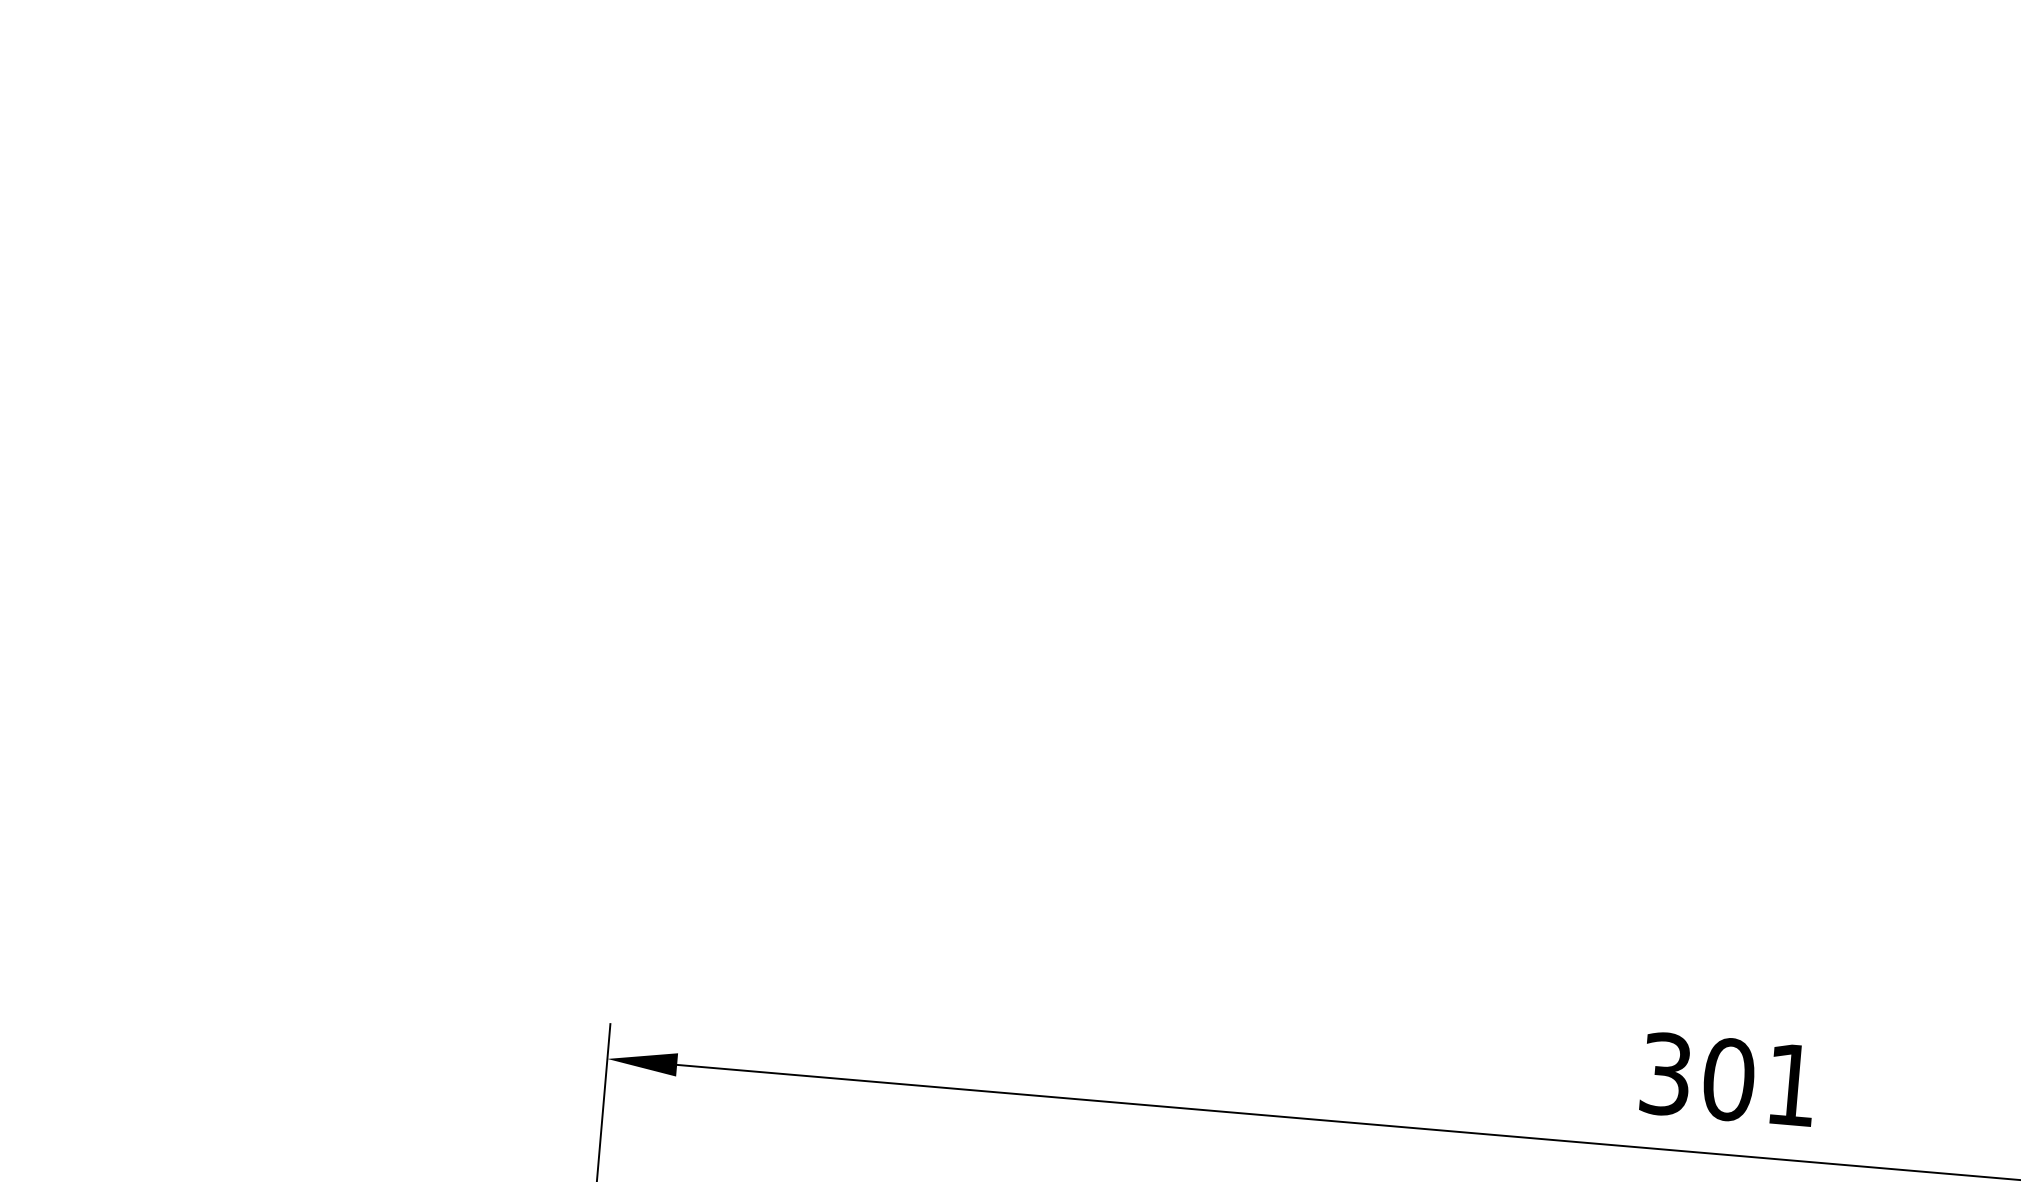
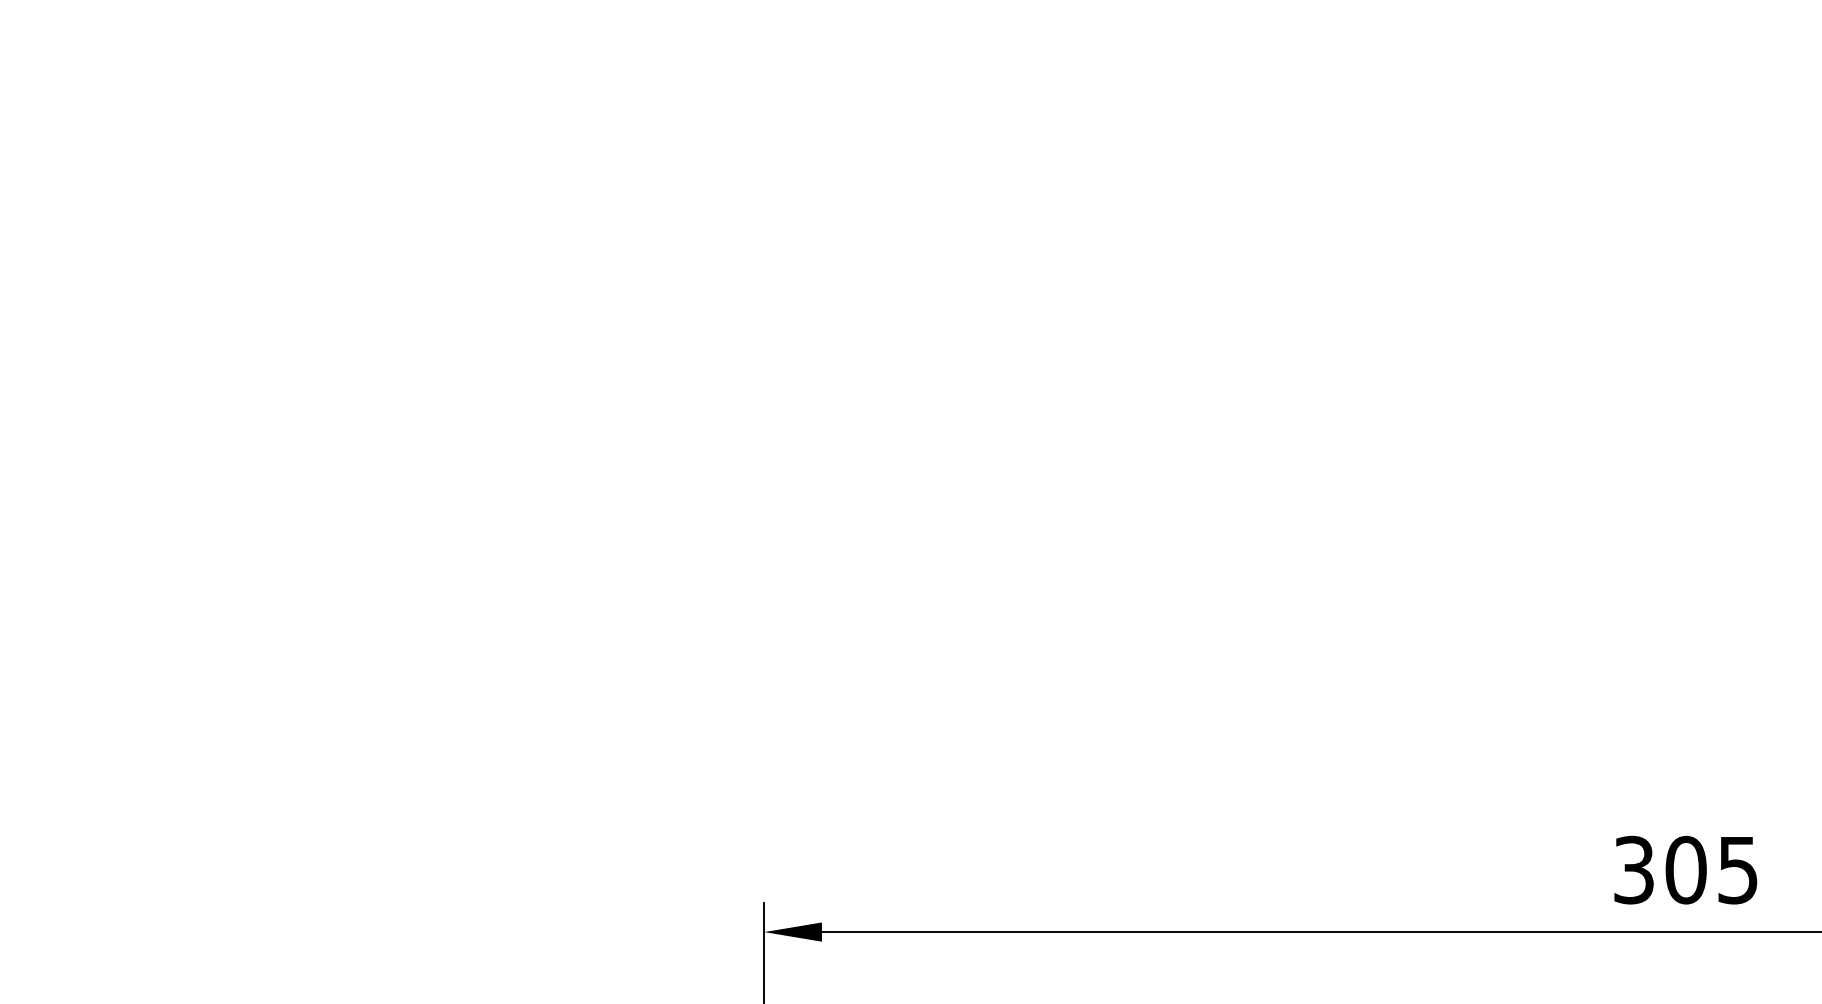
text: (1791, 1085) -> (1737, 870), 301 -> 305

